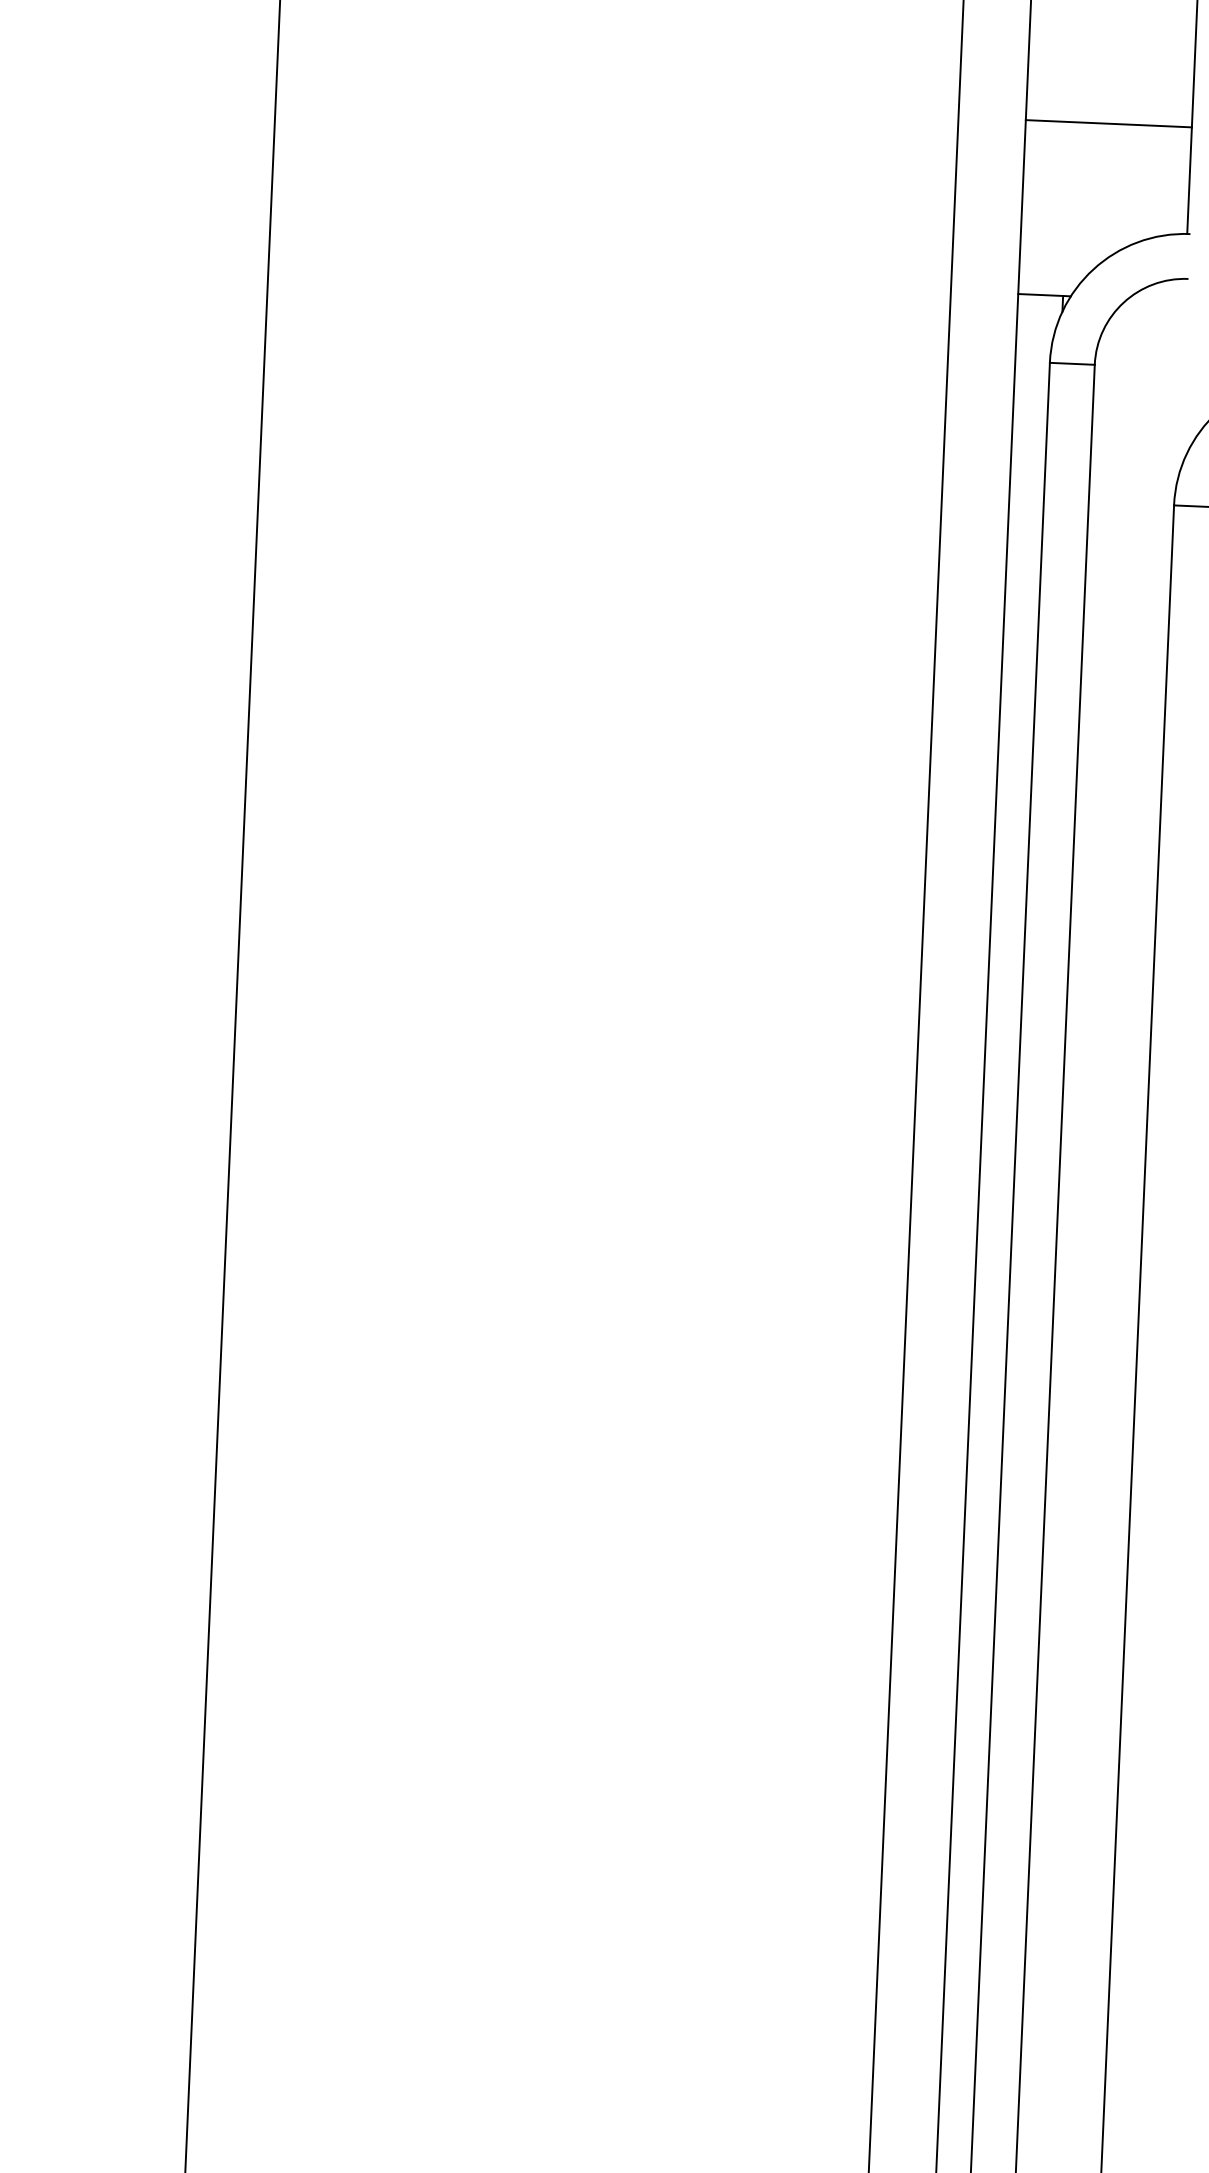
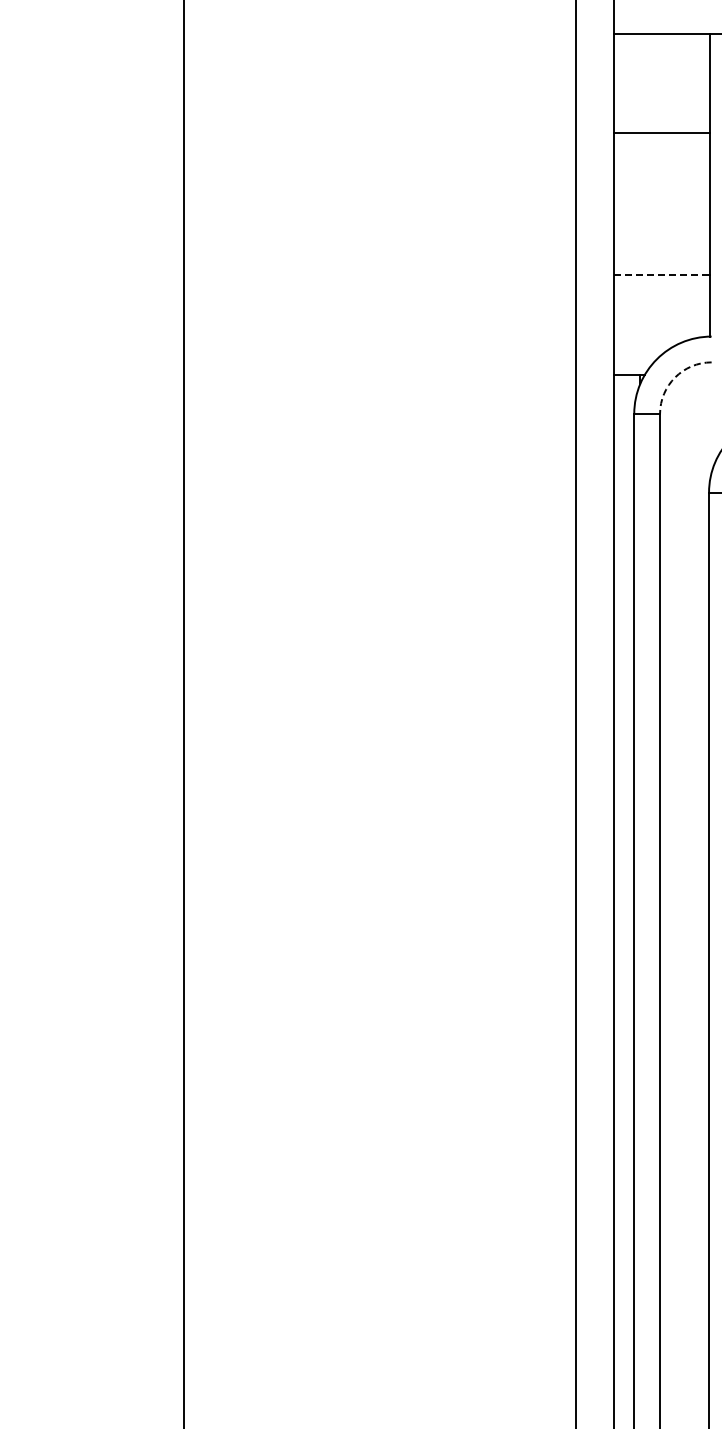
line: (1109, 124) -> (662, 275), solid -> dashed
arc: (1124, 302) -> (675, 377), solid -> dashed

